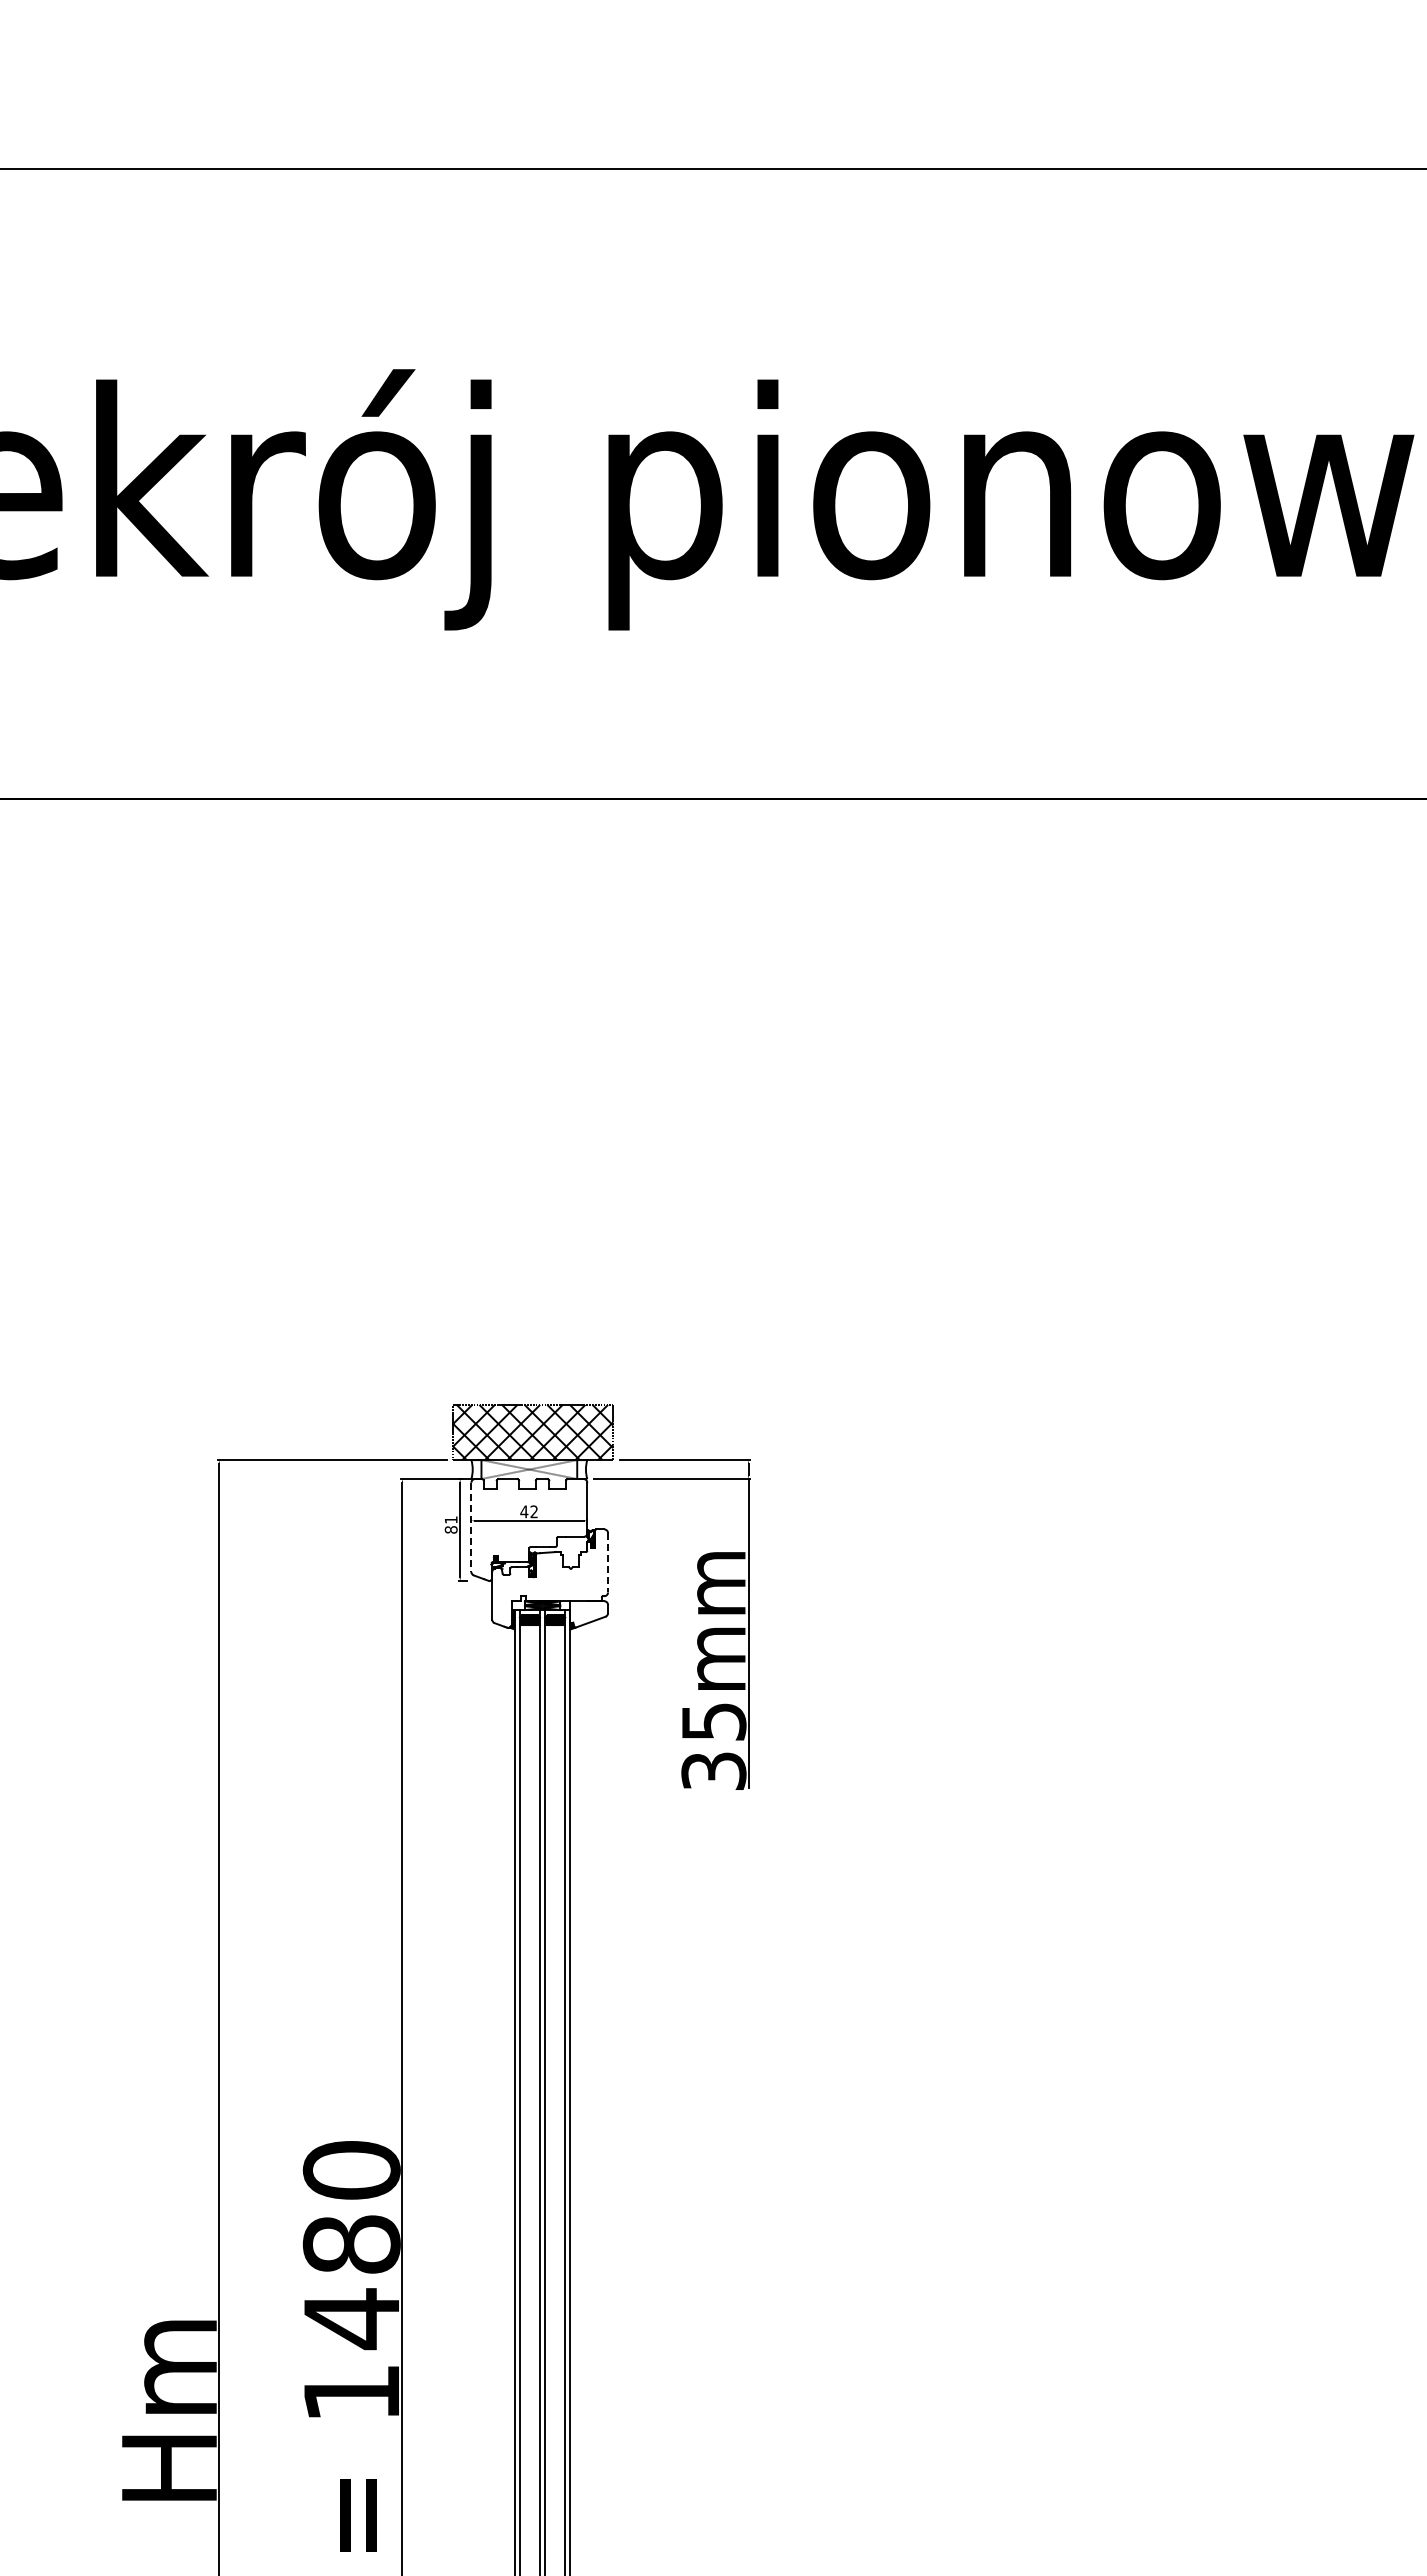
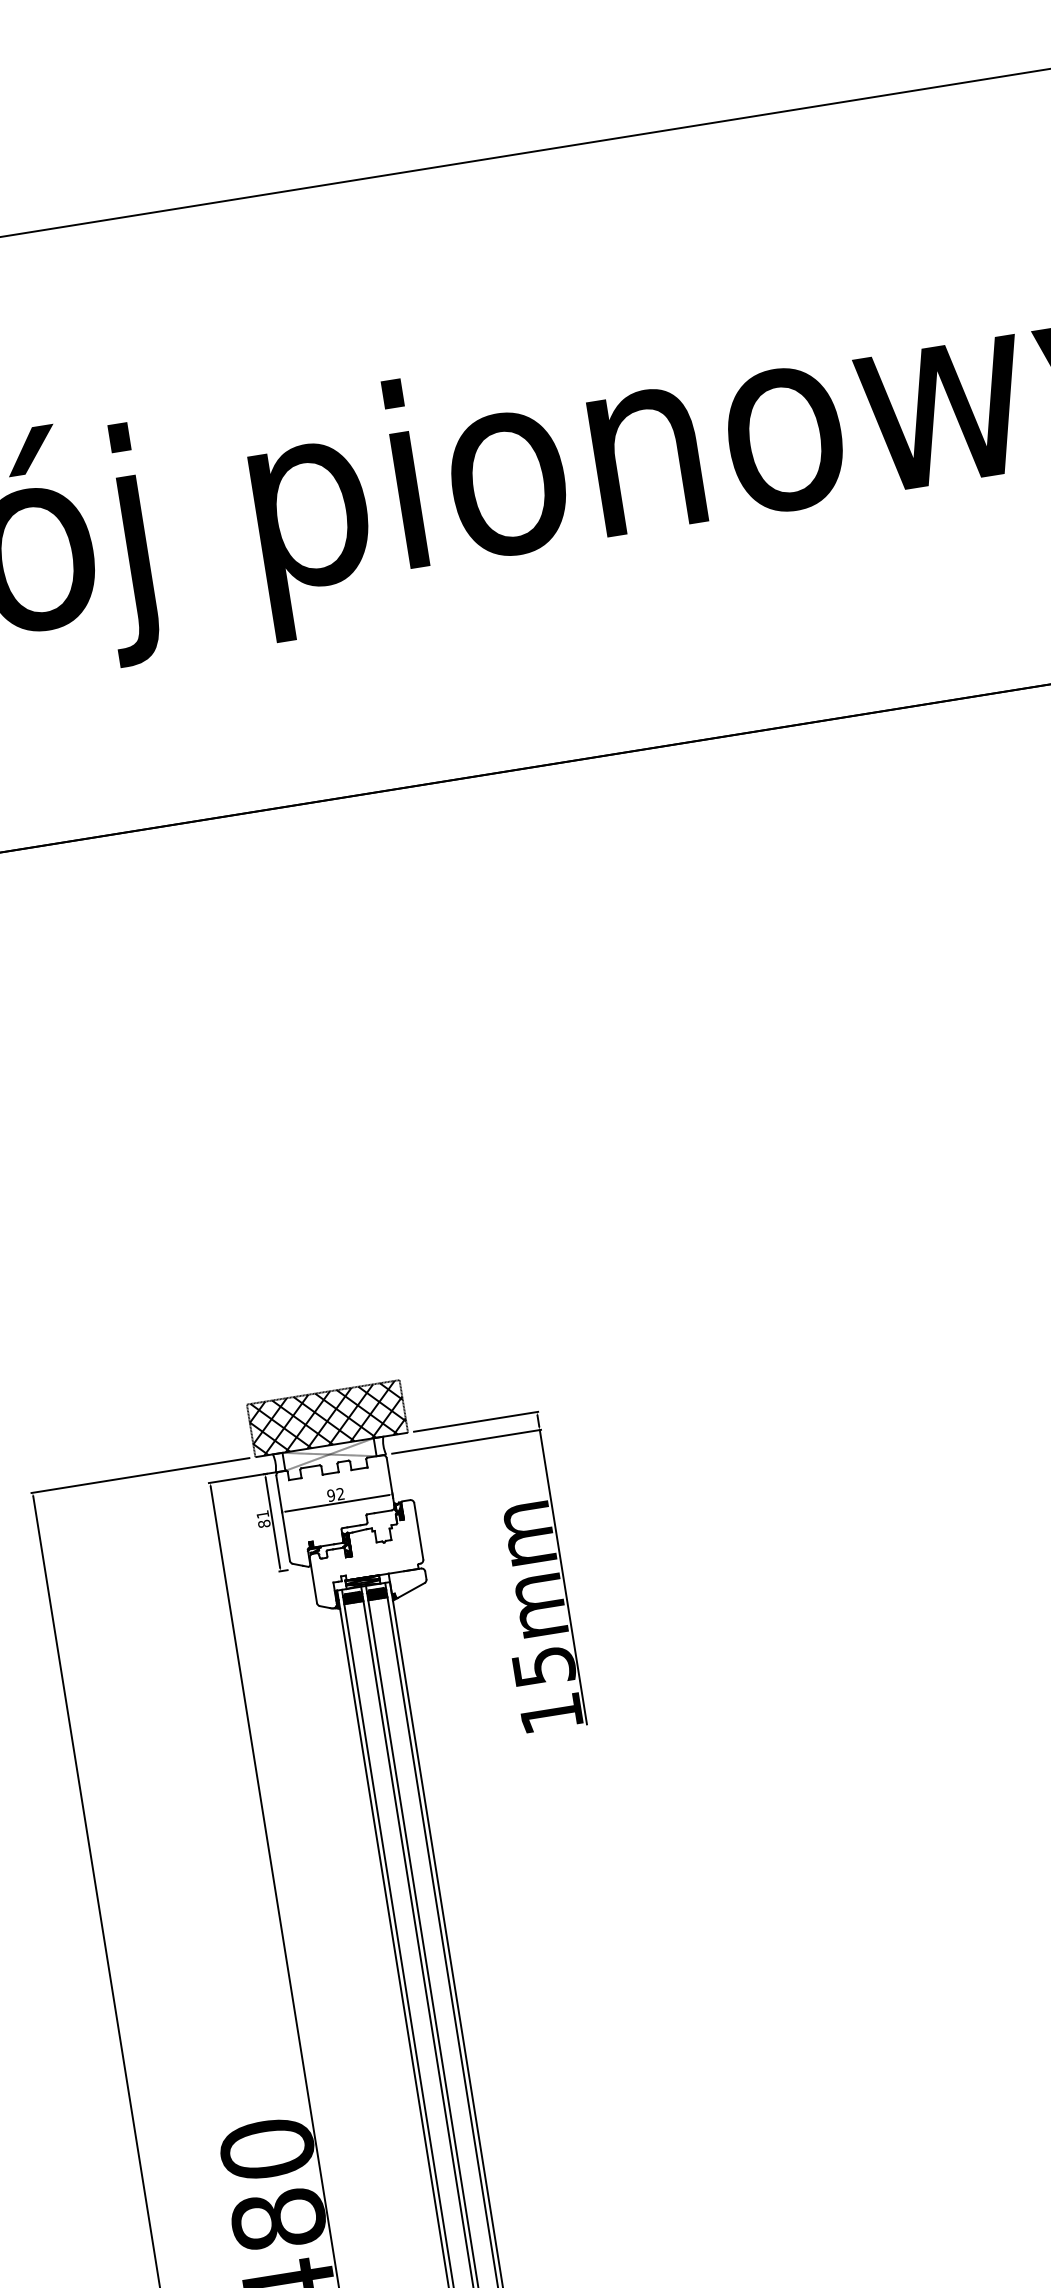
text: (524, 1511) -> (331, 1495), 42 -> 92
line: (471, 1527) -> (283, 1518), dashed -> solid
line: (608, 1562) -> (419, 1530), dashed -> solid
text: (713, 1770) -> (550, 1713), 35mm -> 15mm

